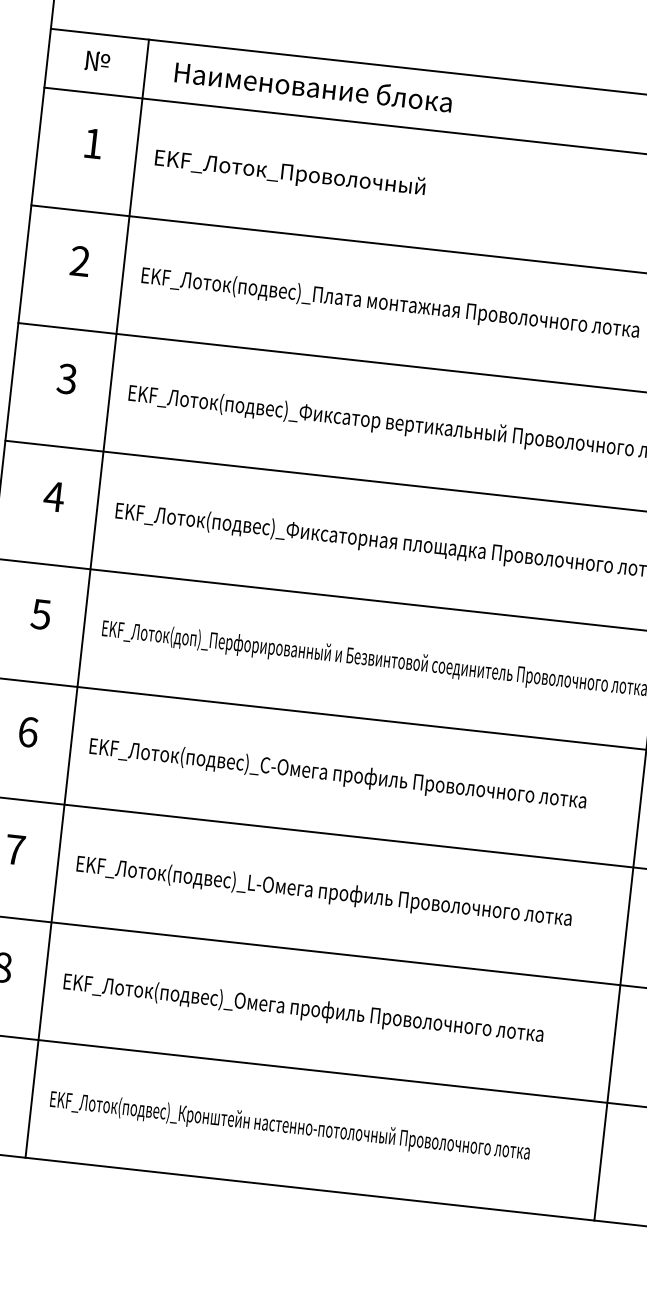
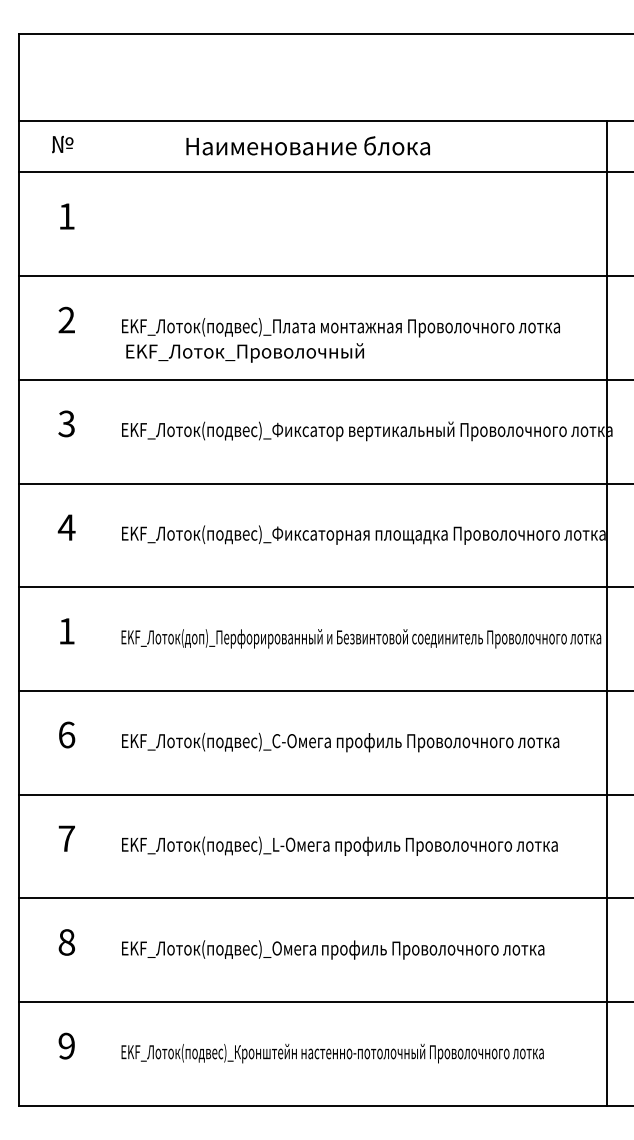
text: (312, 86) -> (307, 145), moved
text: (289, 173) -> (244, 352), moved
line: (87, 597) -> (105, 612), removed
text: (40, 614) -> (66, 631), 5 -> 1

